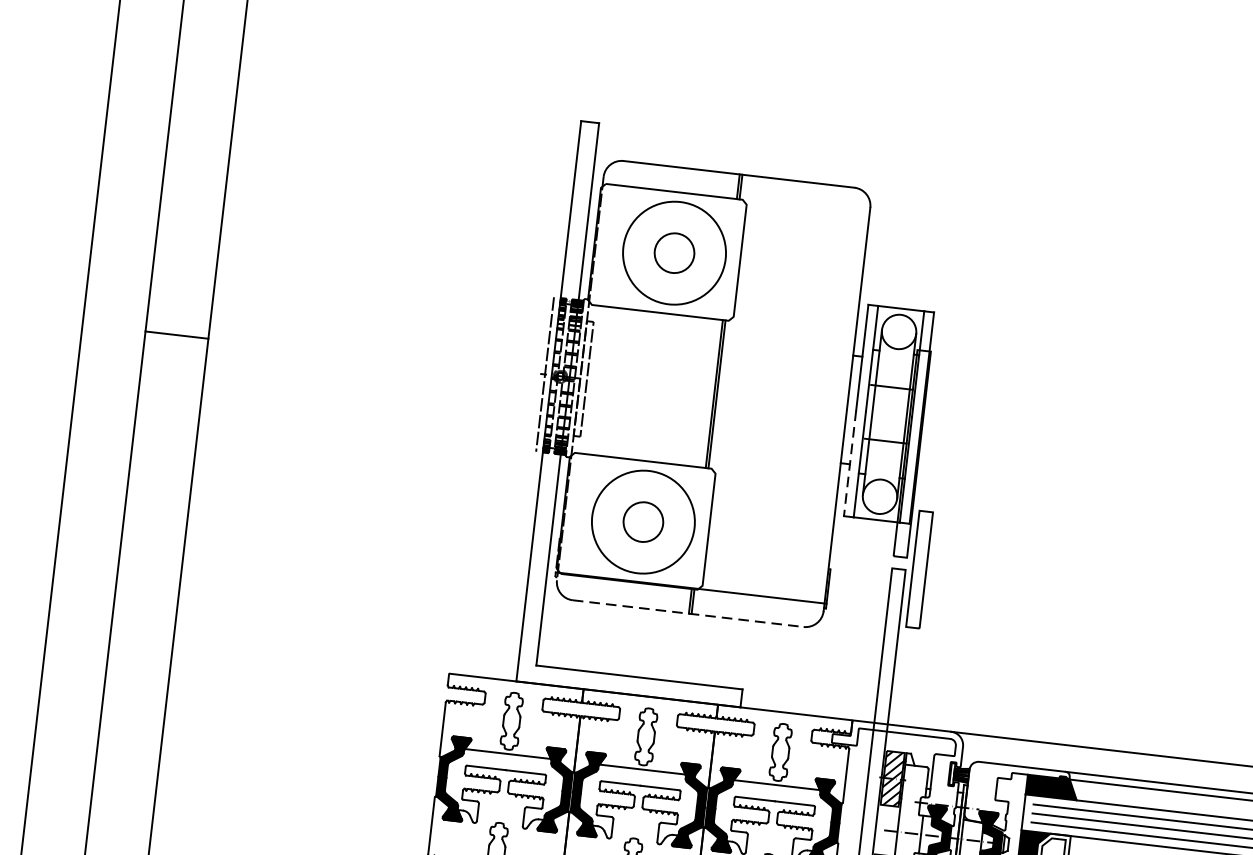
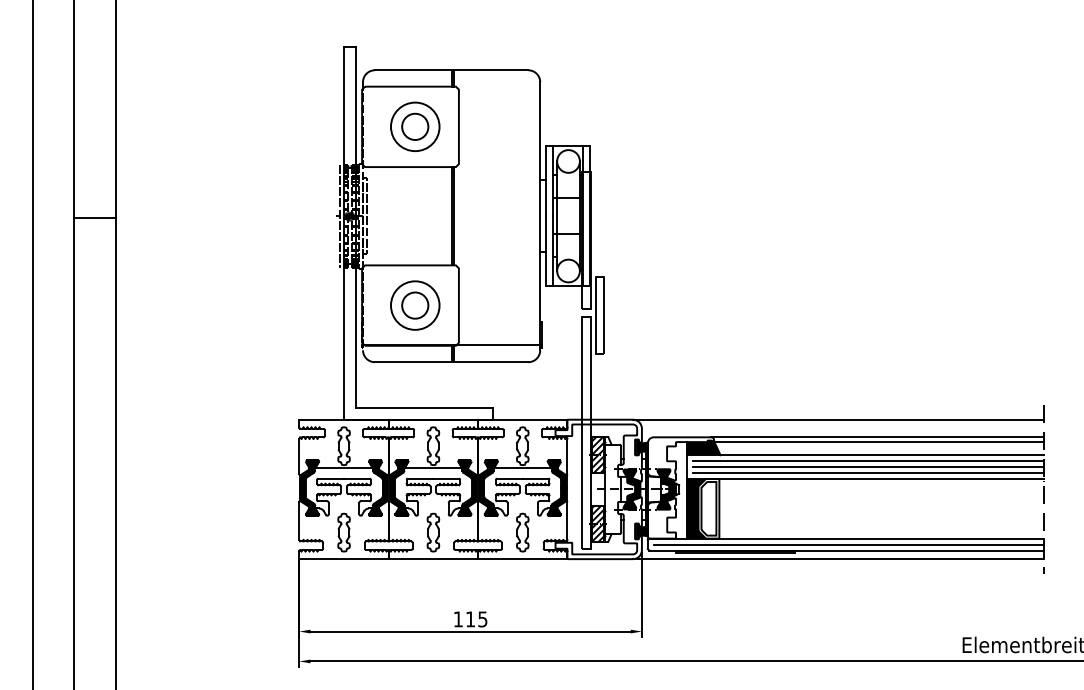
circle: (674, 252) -> (415, 126), size x0.71
line: (850, 463) -> (546, 251), dashed -> solid
circle: (643, 522) -> (415, 305), size x0.71
line: (688, 614) -> (451, 362), dashed -> solid

